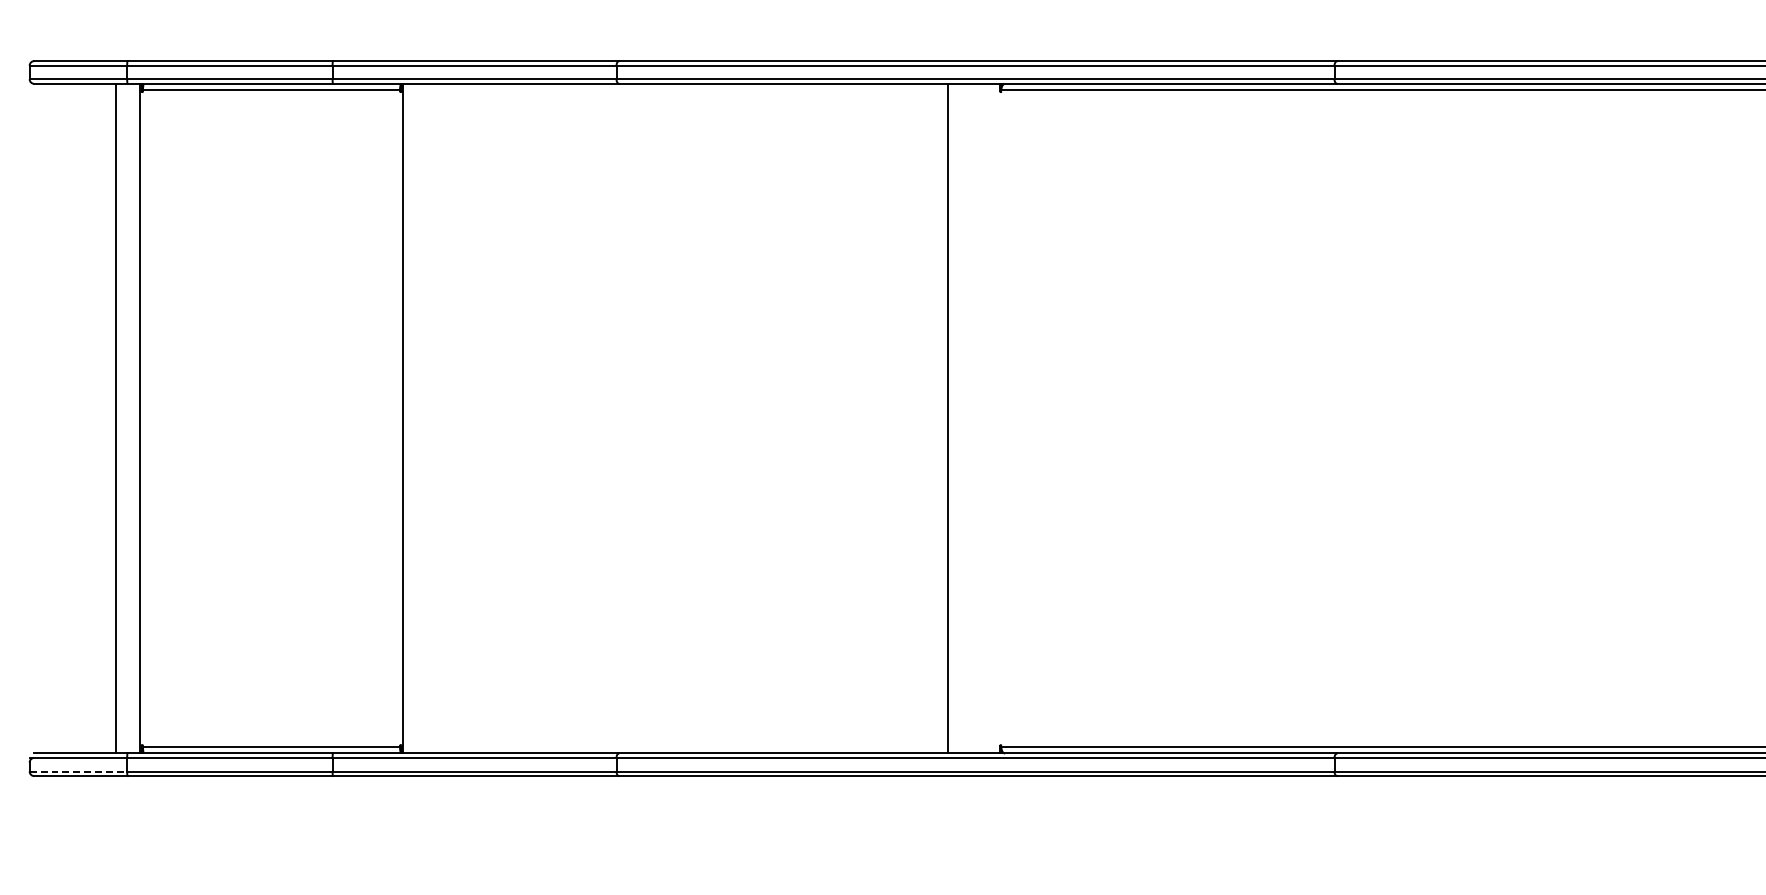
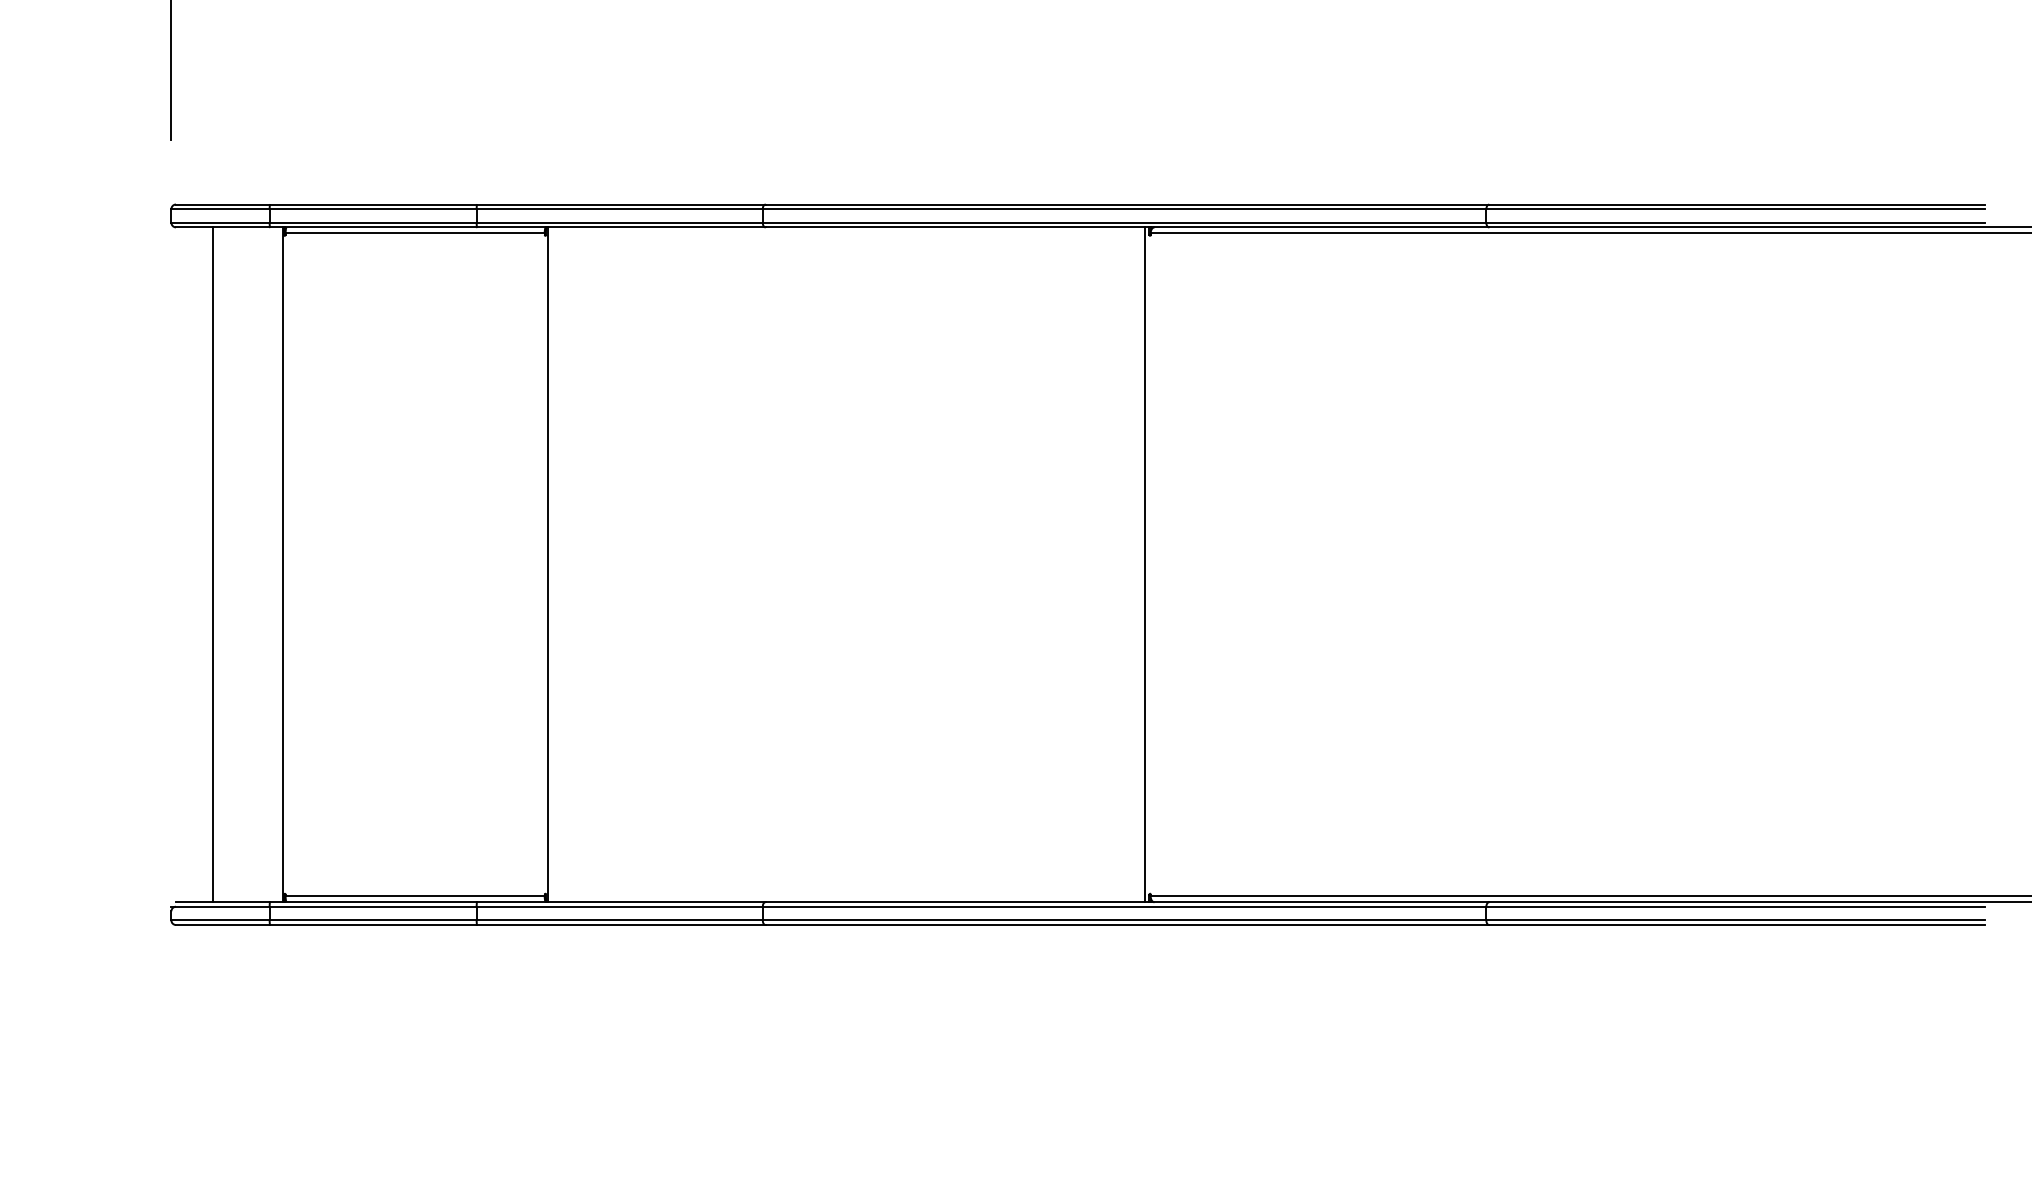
line: (116, 418) -> (212, 564), moved
line: (947, 418) -> (1144, 564), moved
line: (79, 771) -> (221, 920), dashed -> solid

